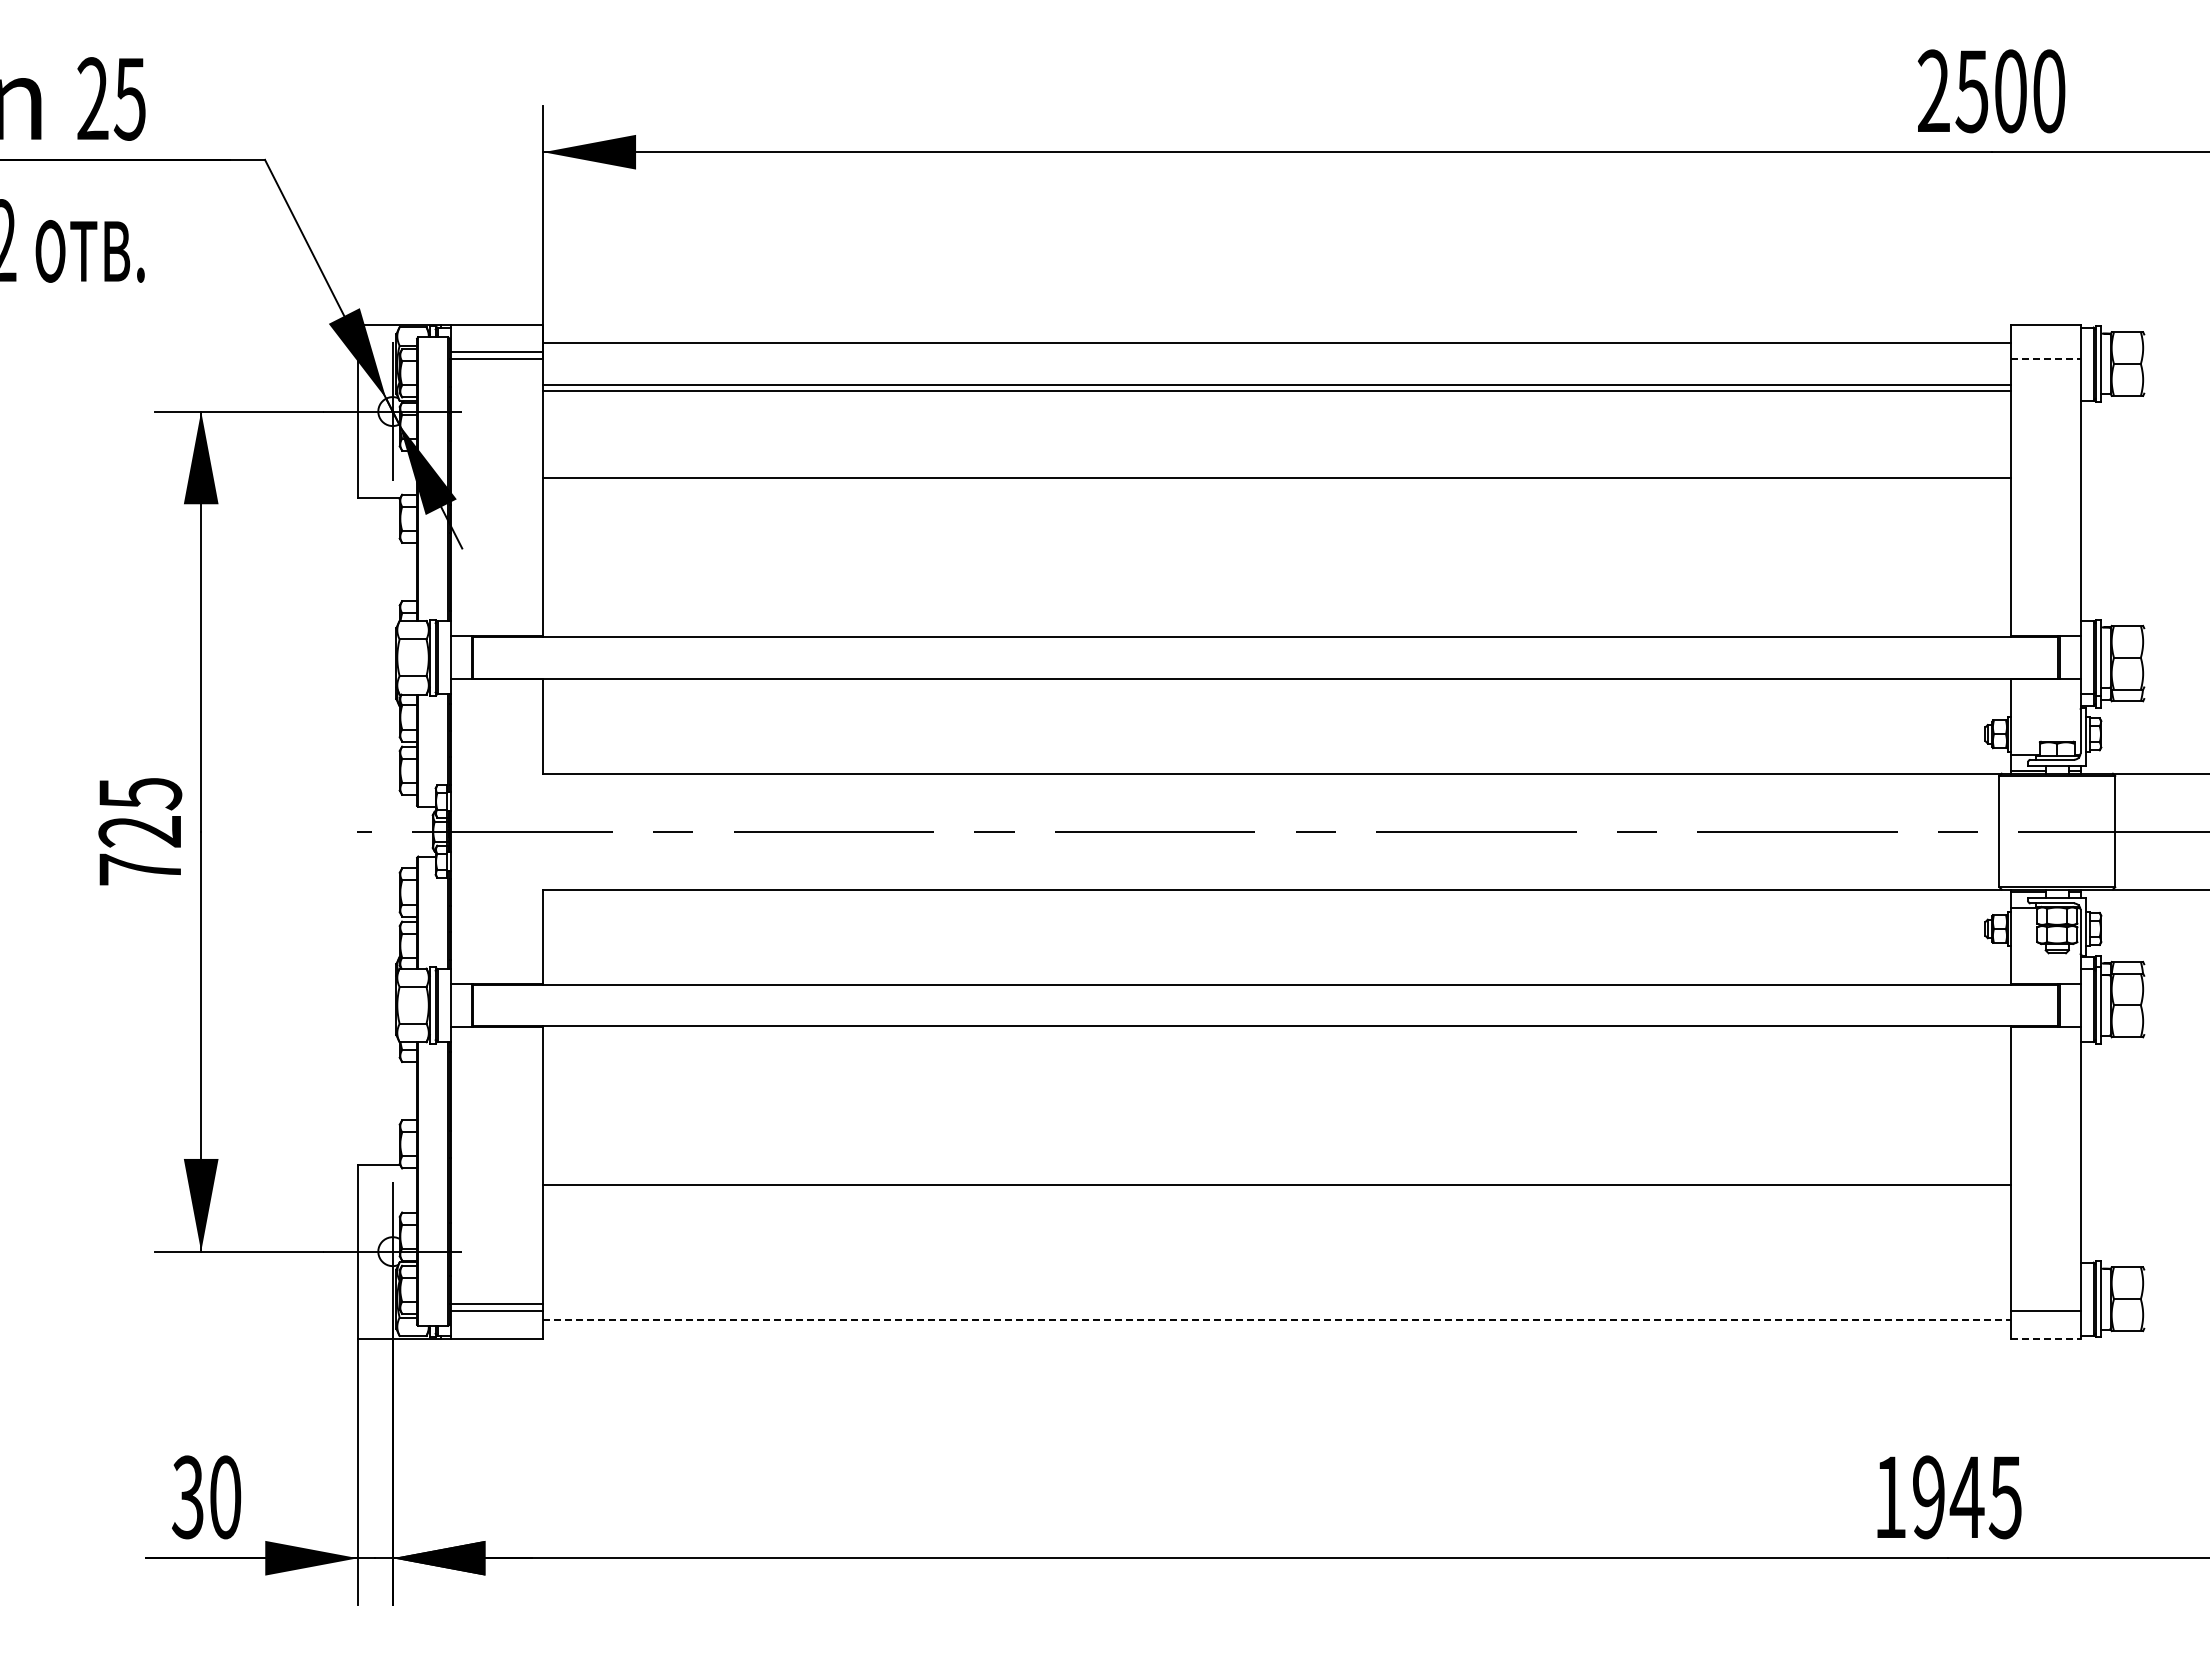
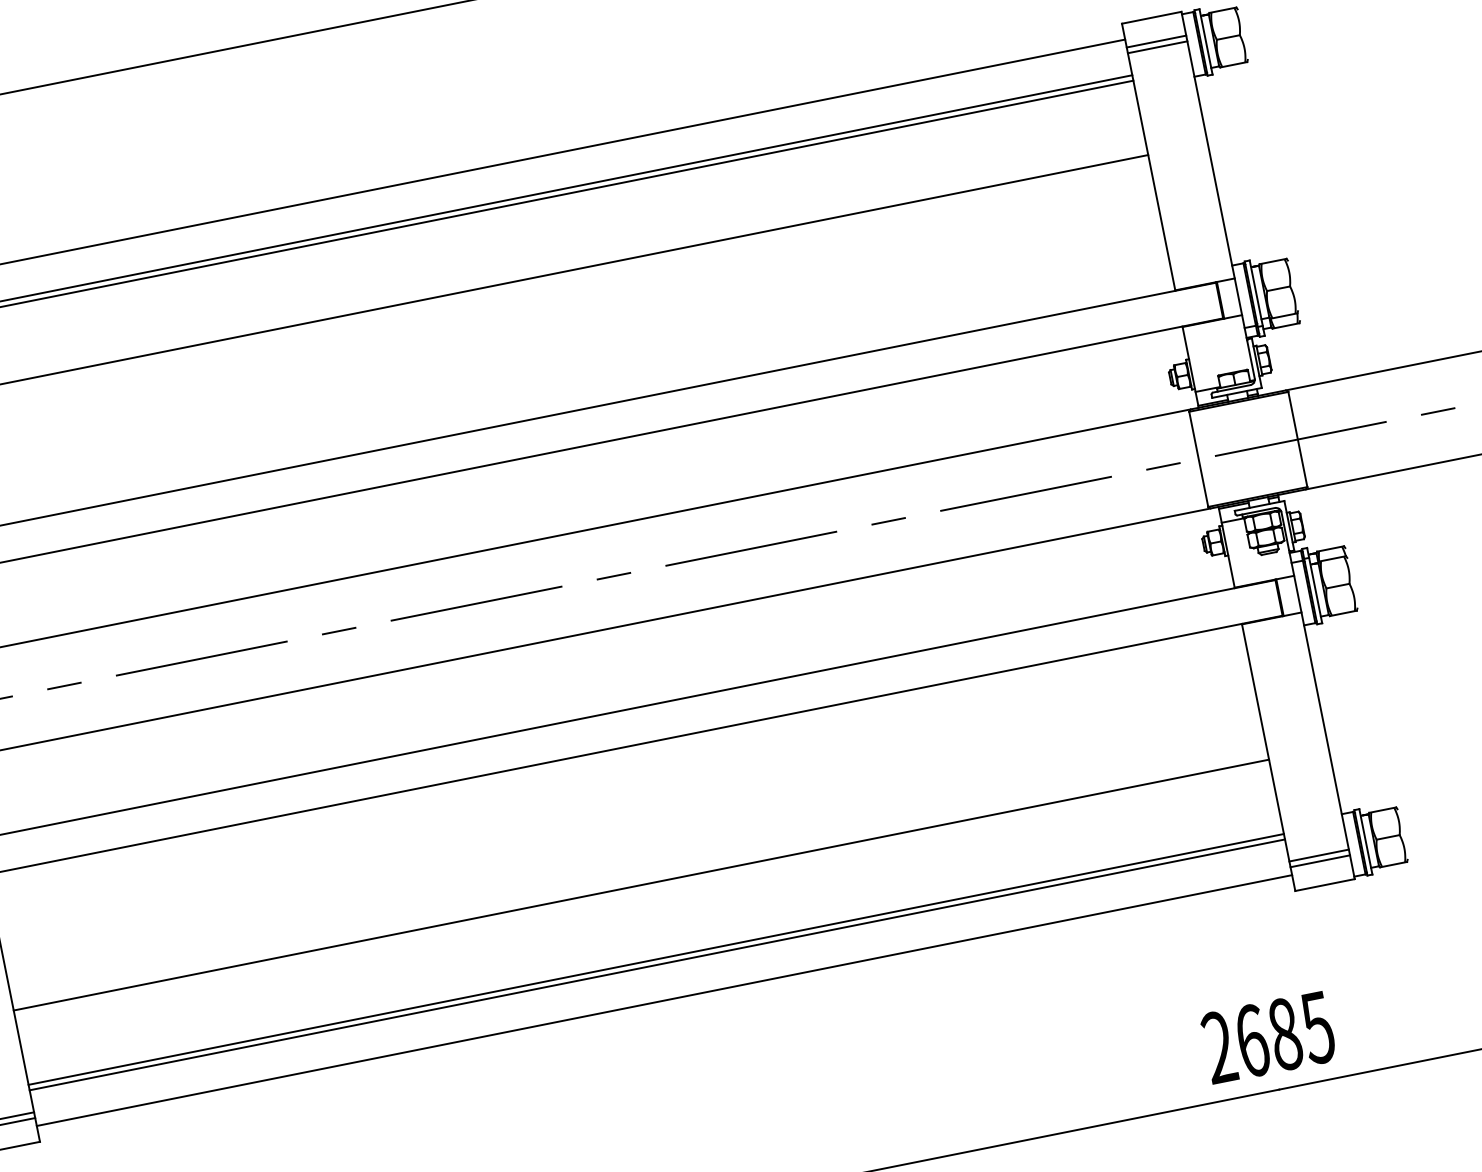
line: (2045, 352) -> (1156, 41), added
line: (2045, 359) -> (1157, 47), dashed -> solid
line: (1276, 1271) -> (655, 959), added
line: (1276, 1278) -> (656, 965), added
line: (2045, 1304) -> (1319, 855), added
line: (1277, 1320) -> (664, 1000), dashed -> solid
line: (2045, 1338) -> (1324, 885), dashed -> solid
text: (1929, 1497) -> (1252, 1040), 1945 -> 2685

